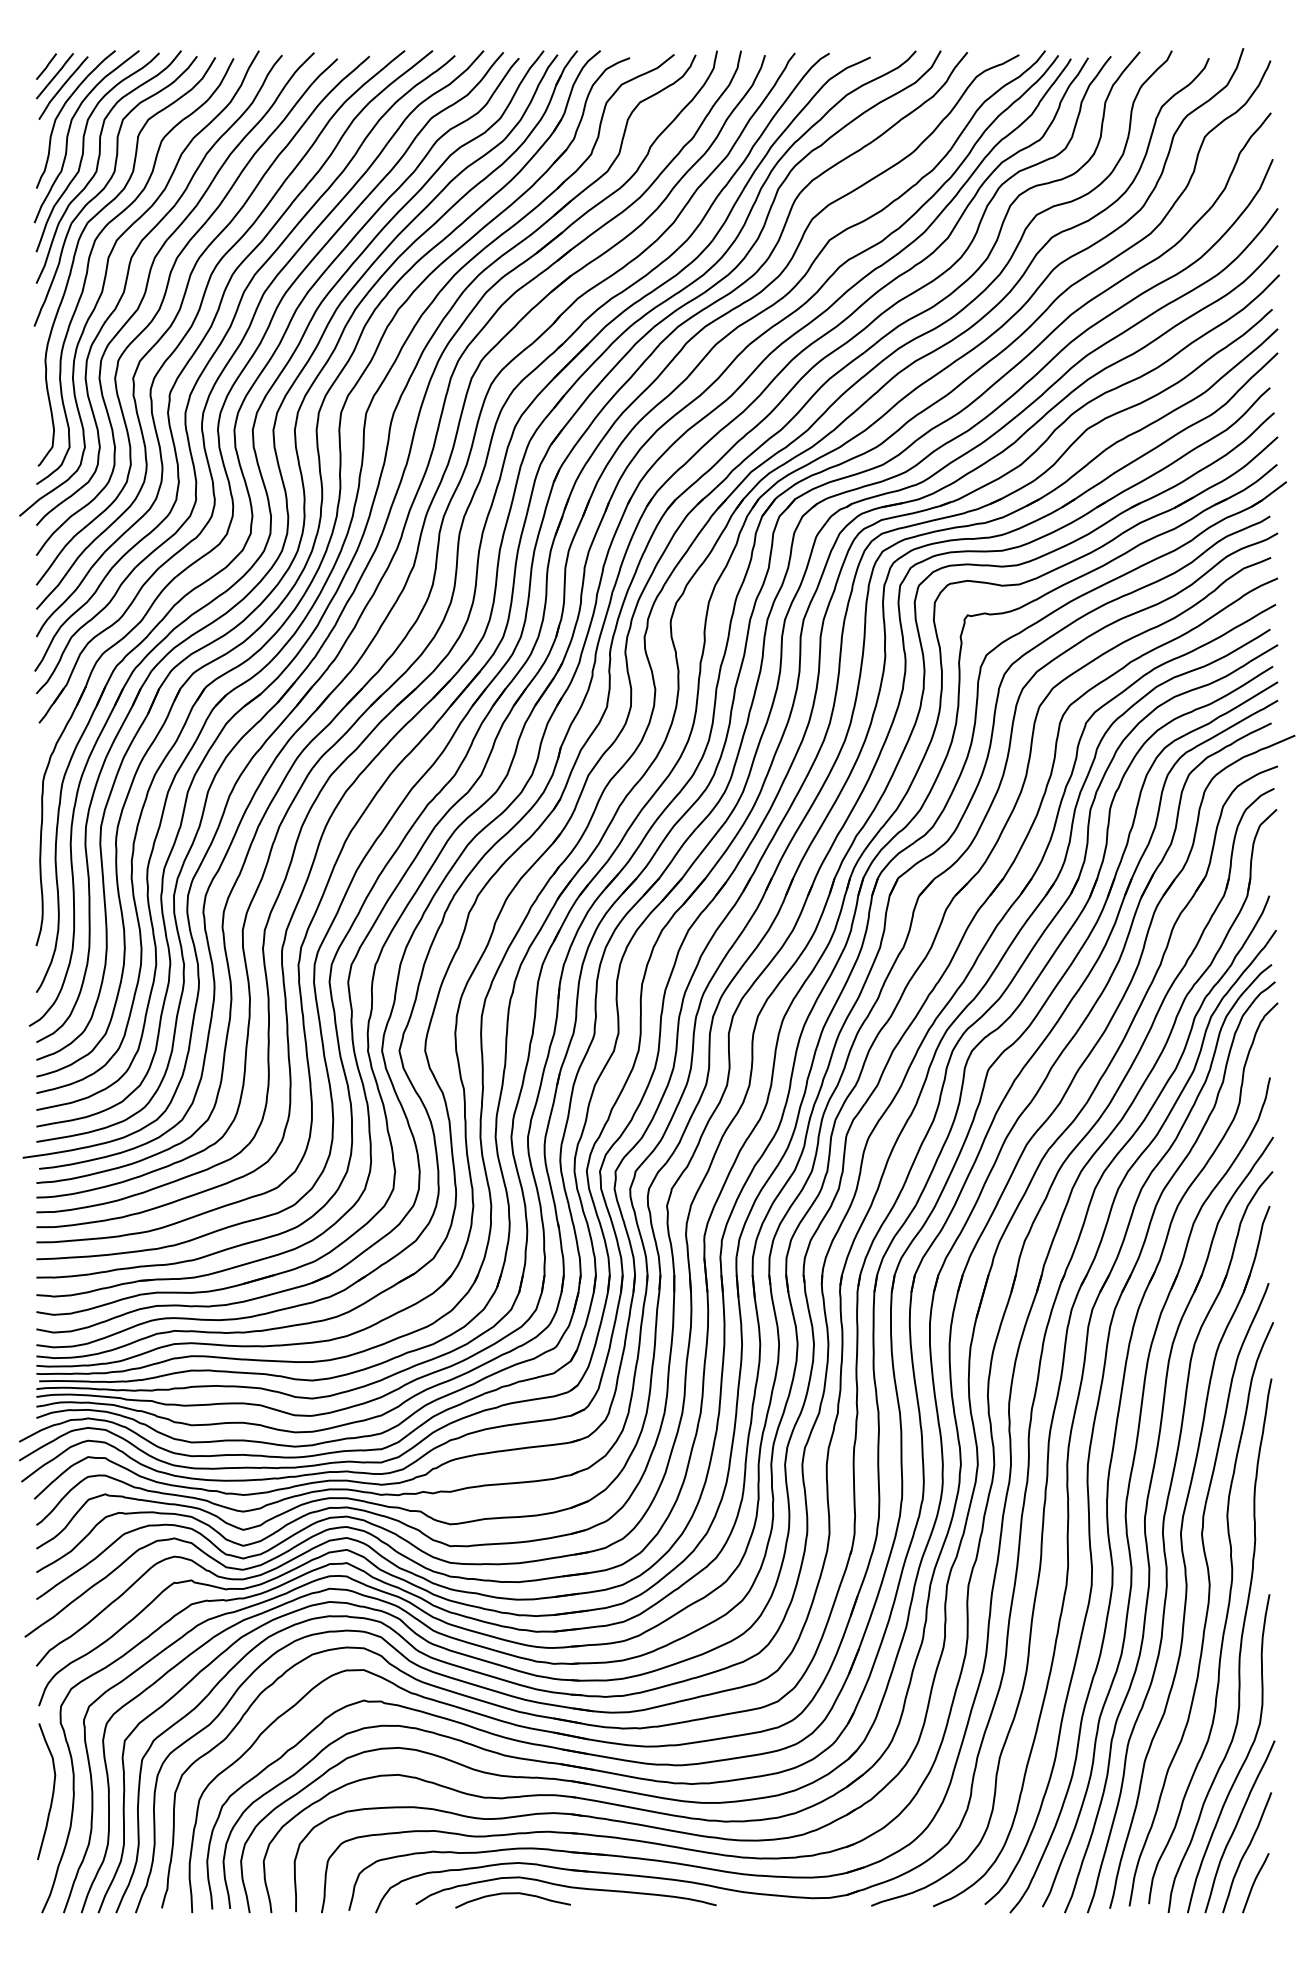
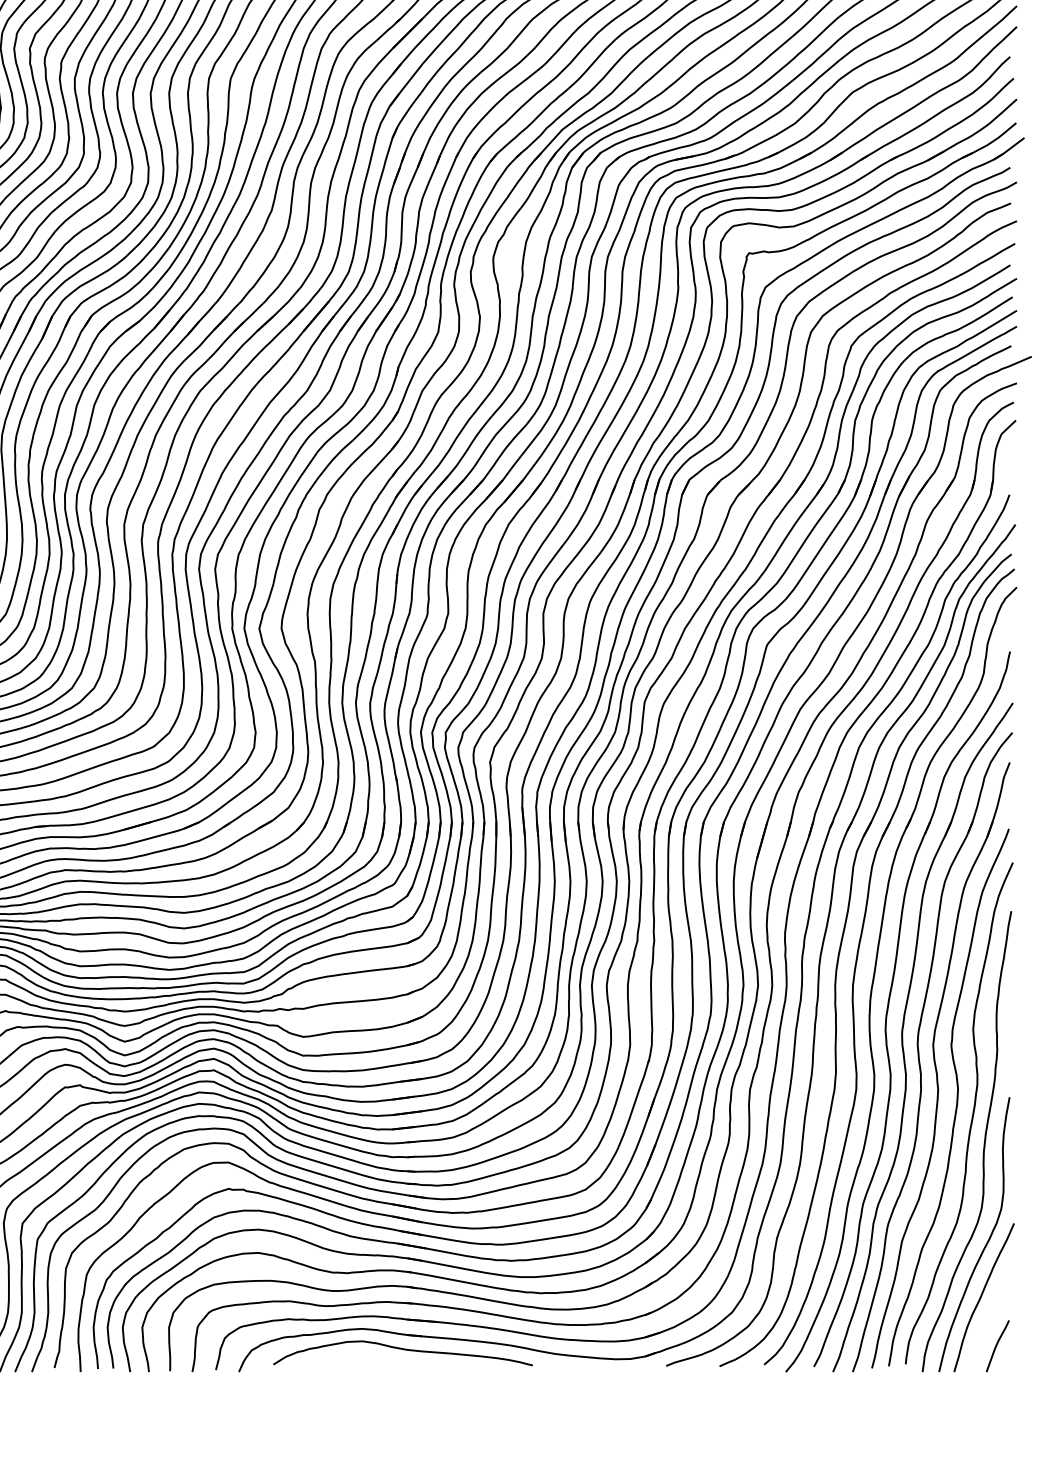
curve: (1246, 1852) -> (989, 1319), removed
curve: (512, 1894) -> (356, 1356), removed

